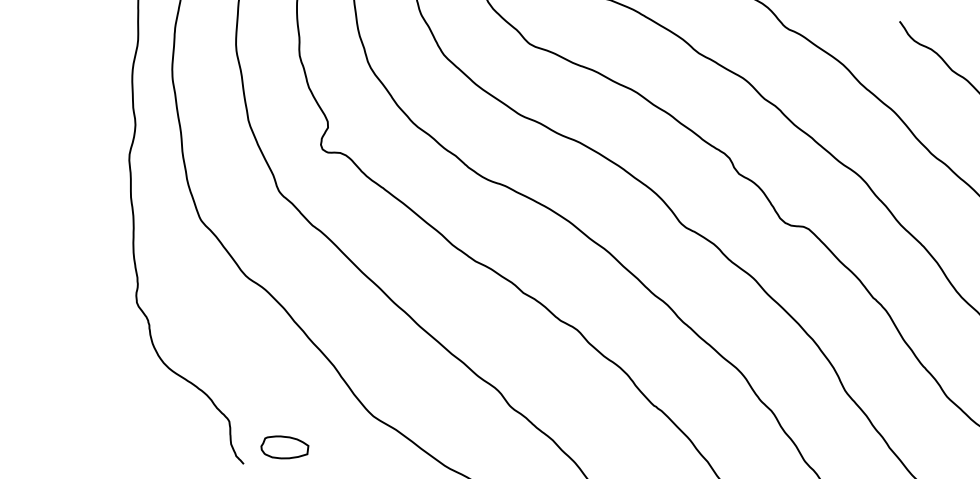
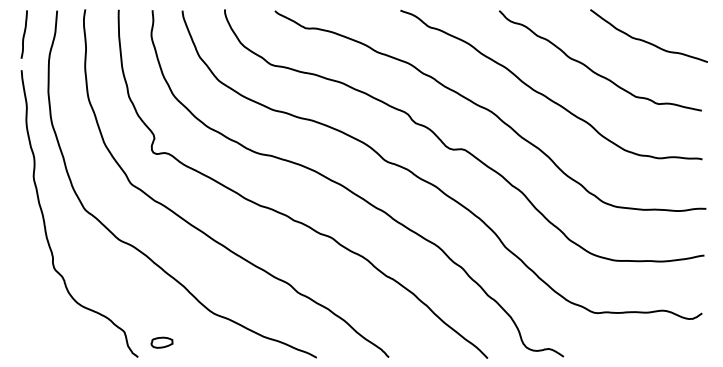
part: (284, 447) -> (161, 342), size x0.71

